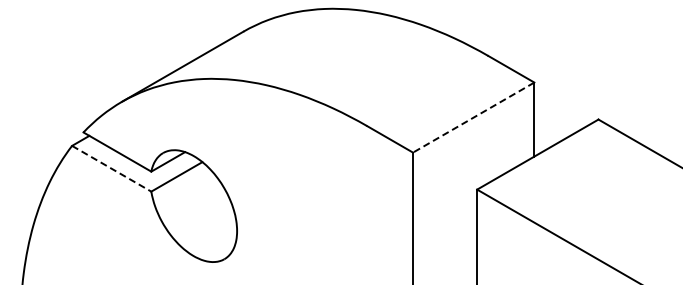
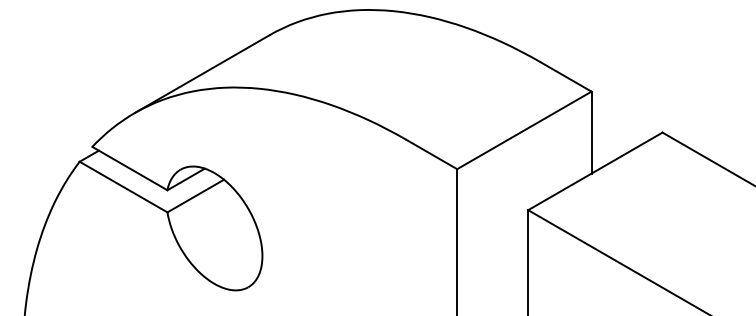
line: (473, 117) -> (524, 130), dashed -> solid
line: (111, 168) -> (123, 186), dashed -> solid

